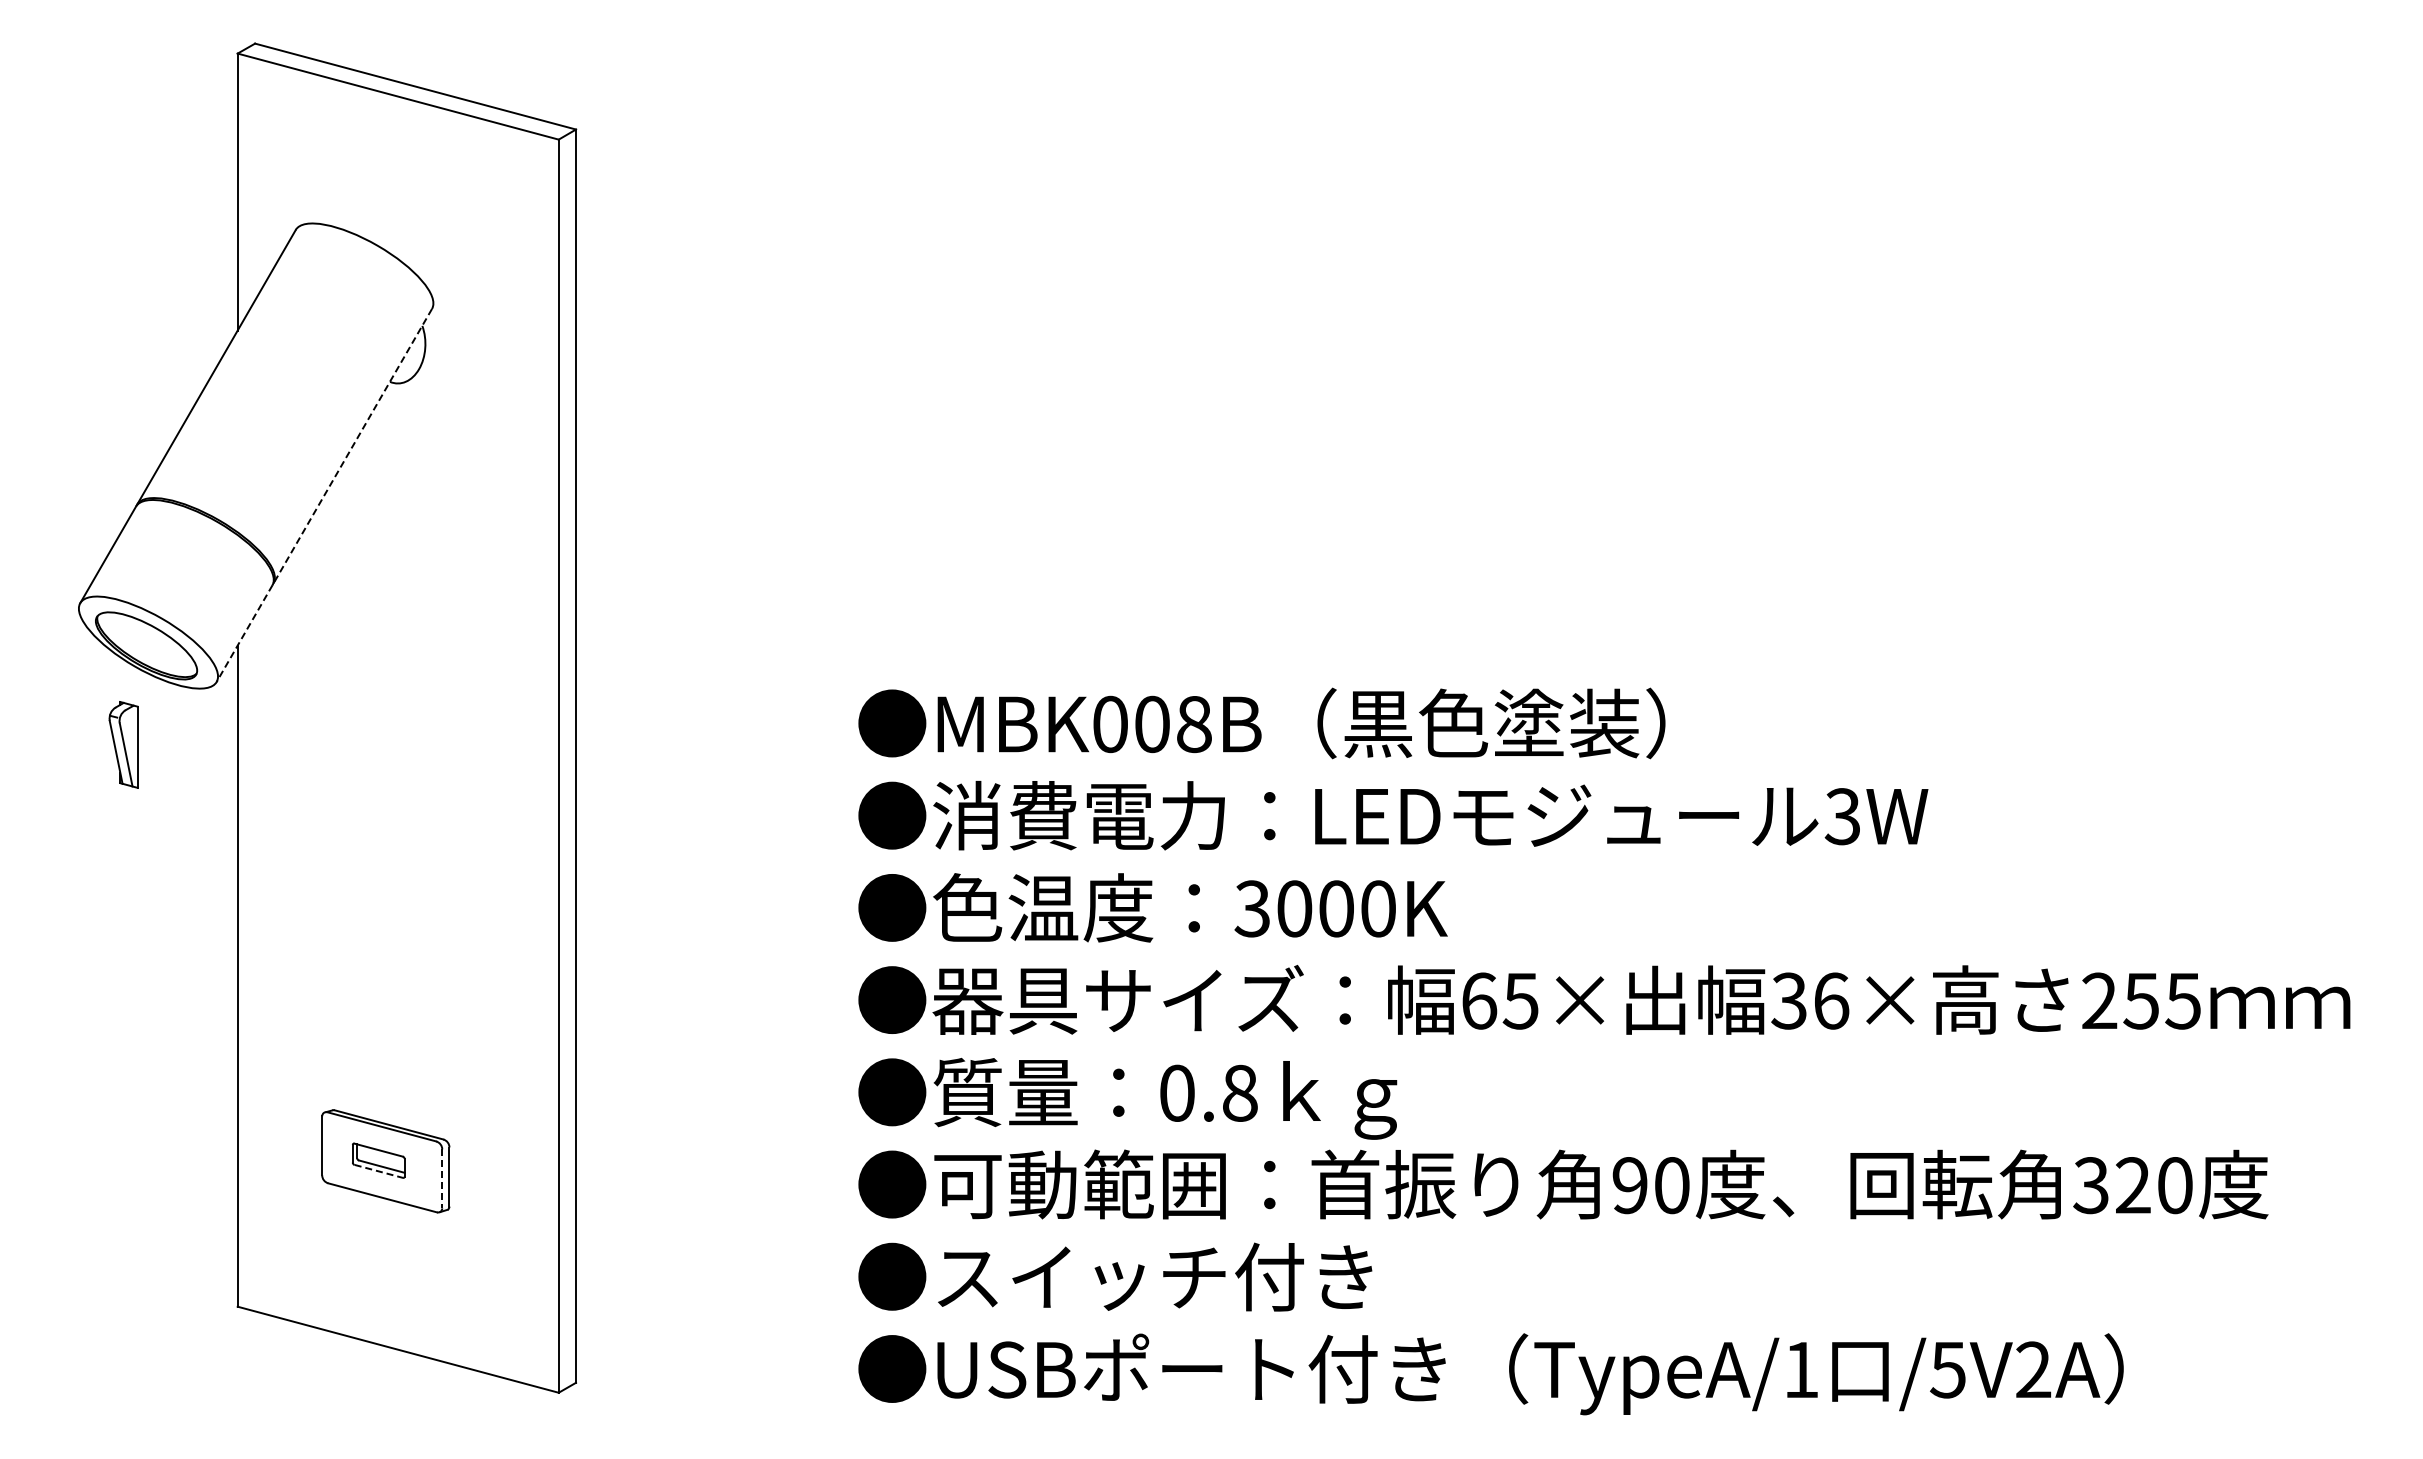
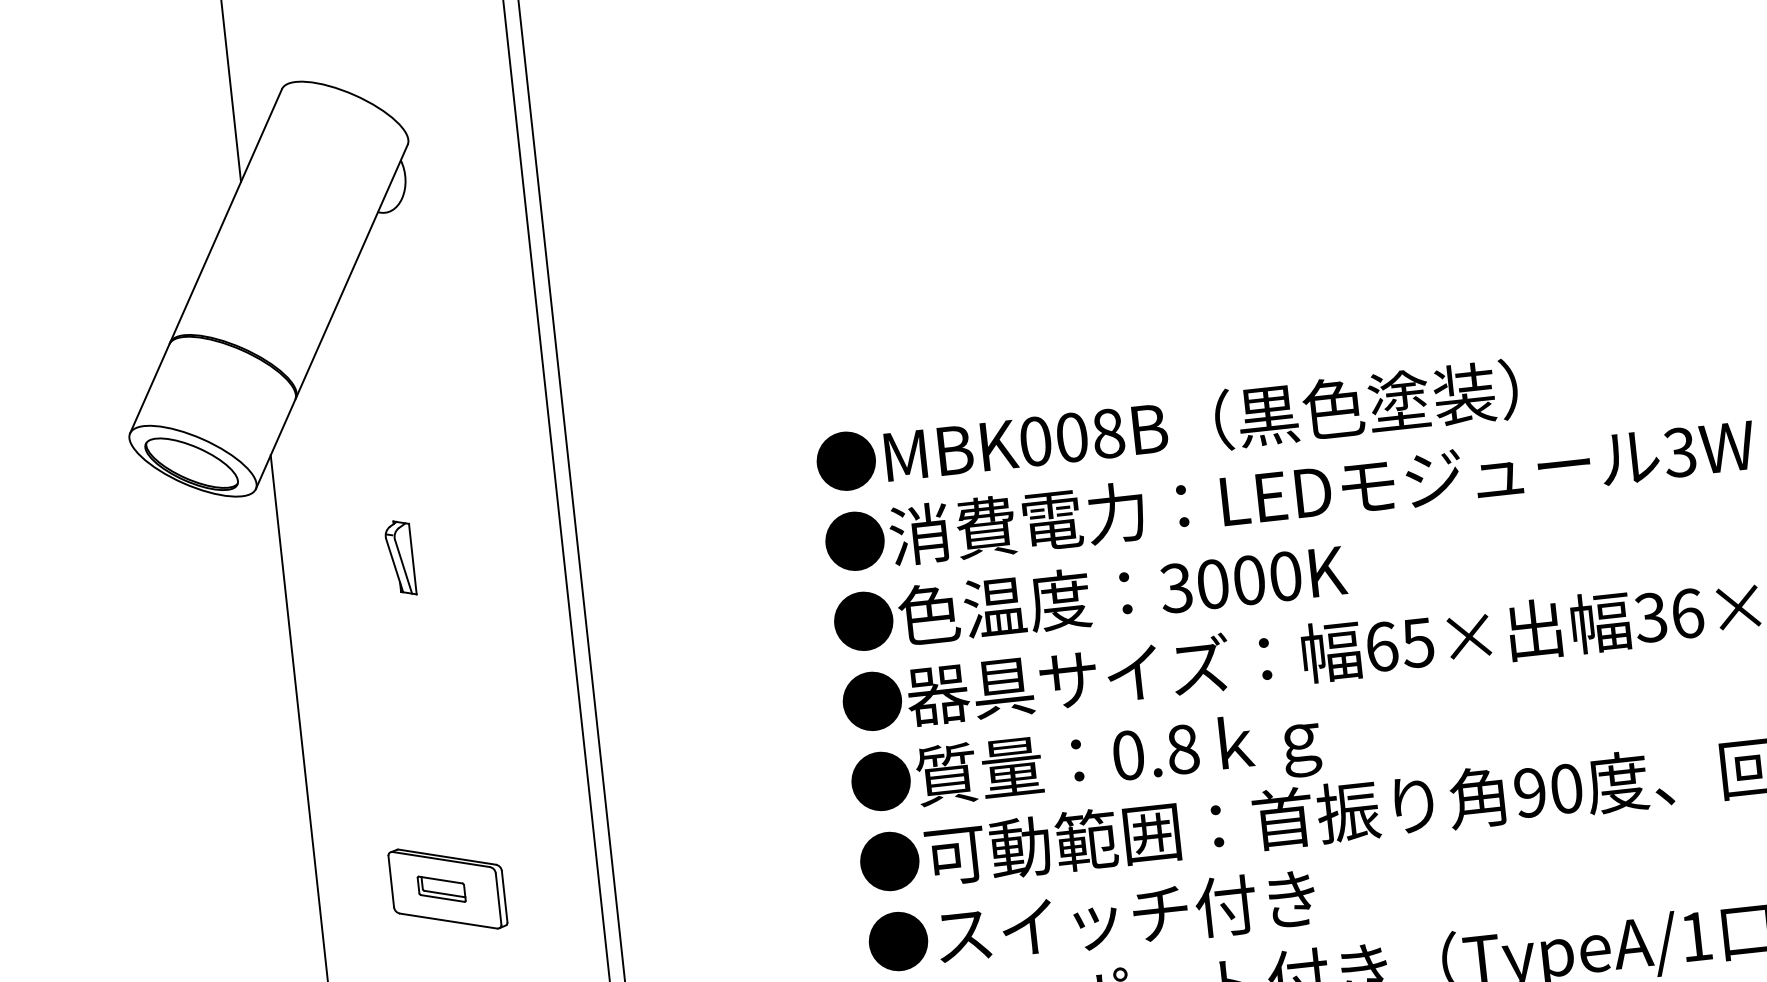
line: (324, 495) -> (331, 316), dashed -> solid
part: (123, 744) -> (400, 558), moved
line: (379, 1171) -> (443, 898), dashed -> solid
line: (442, 1179) -> (498, 899), dashed -> solid

